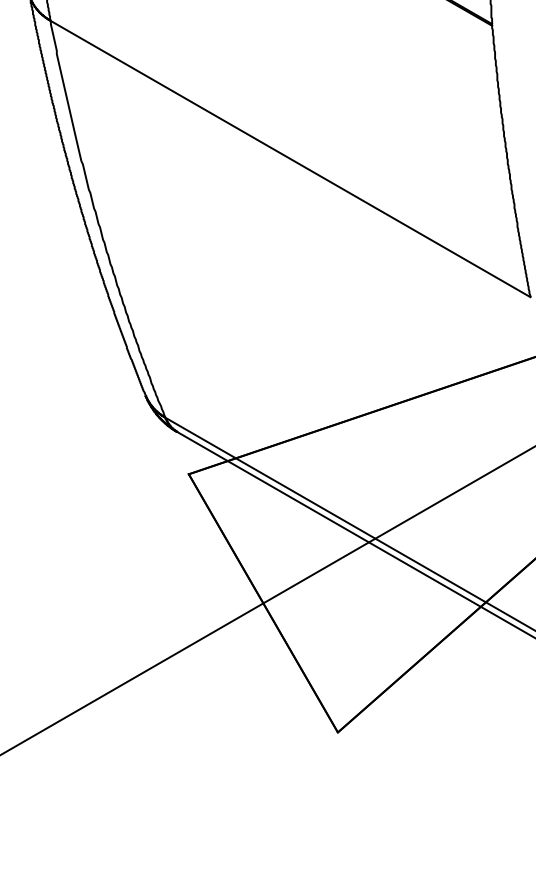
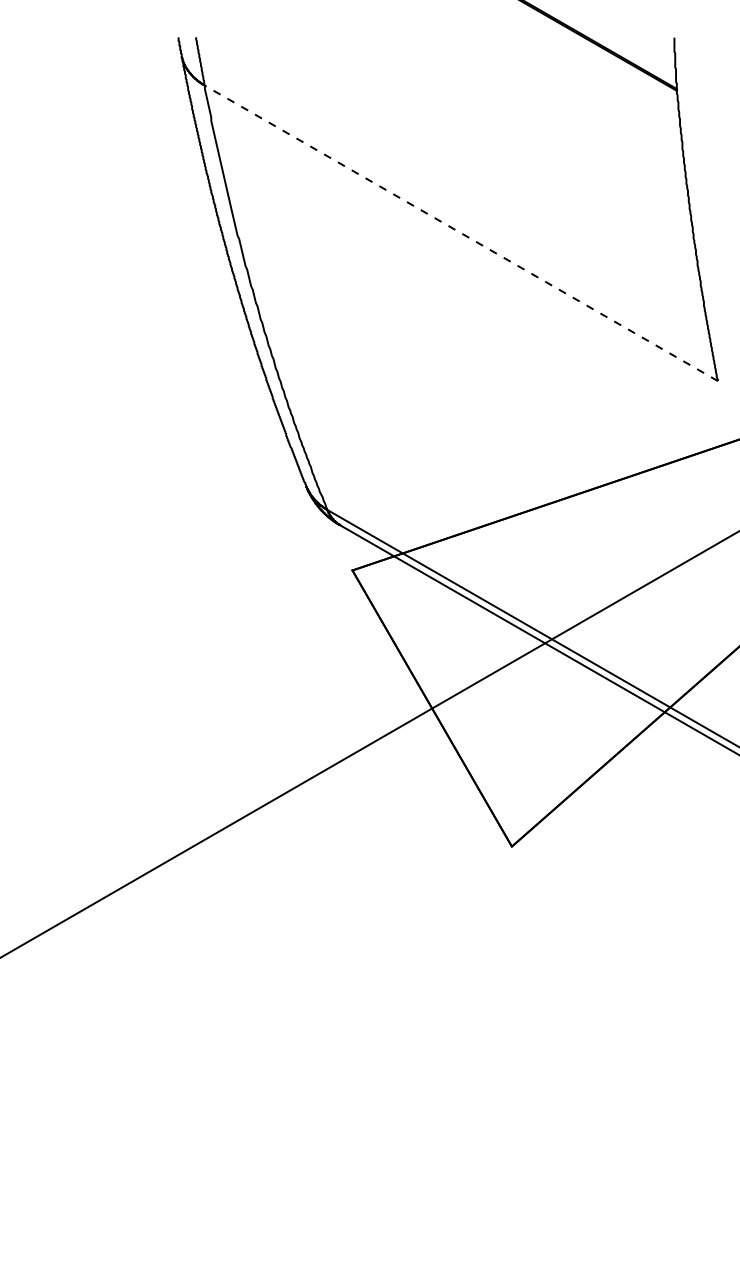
line: (289, 159) -> (460, 233), solid -> dashed

